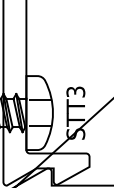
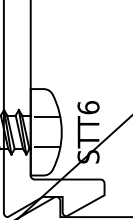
text: (75, 91) -> (88, 107), STT3 -> STT6

